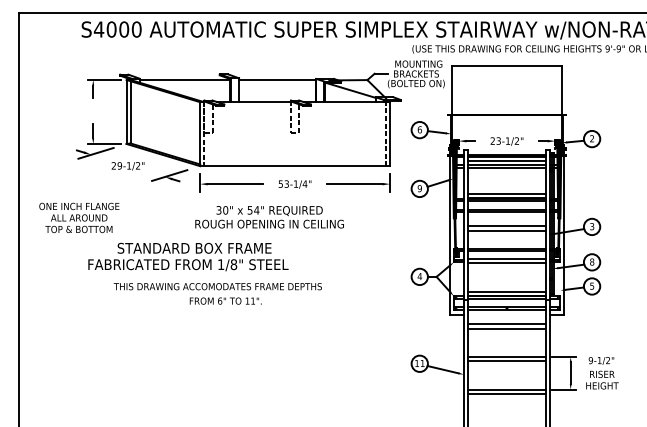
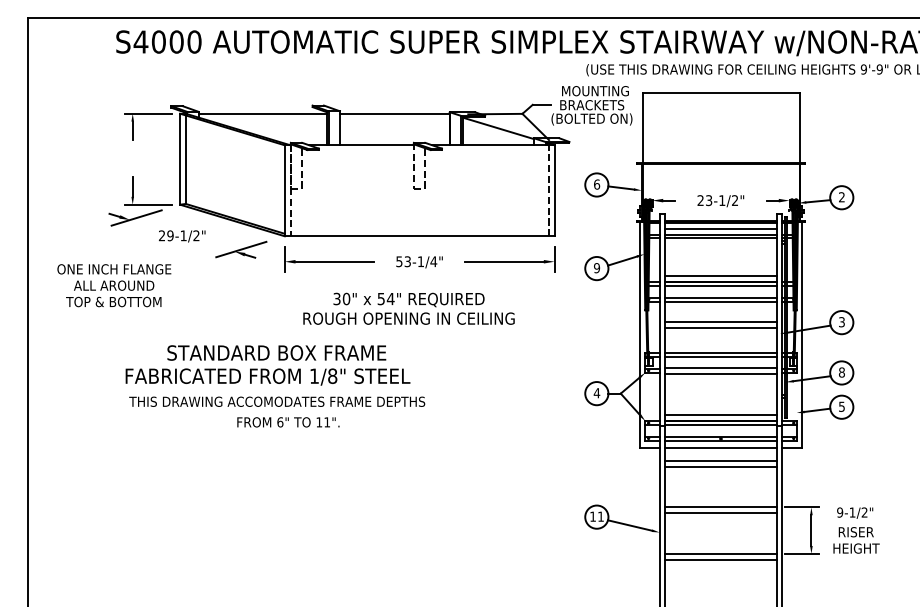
text: (79, 217) -> (114, 285), moved
text: (269, 217) -> (408, 309), moved
text: (217, 293) -> (276, 411), moved
line: (506, 315) -> (720, 448), added

